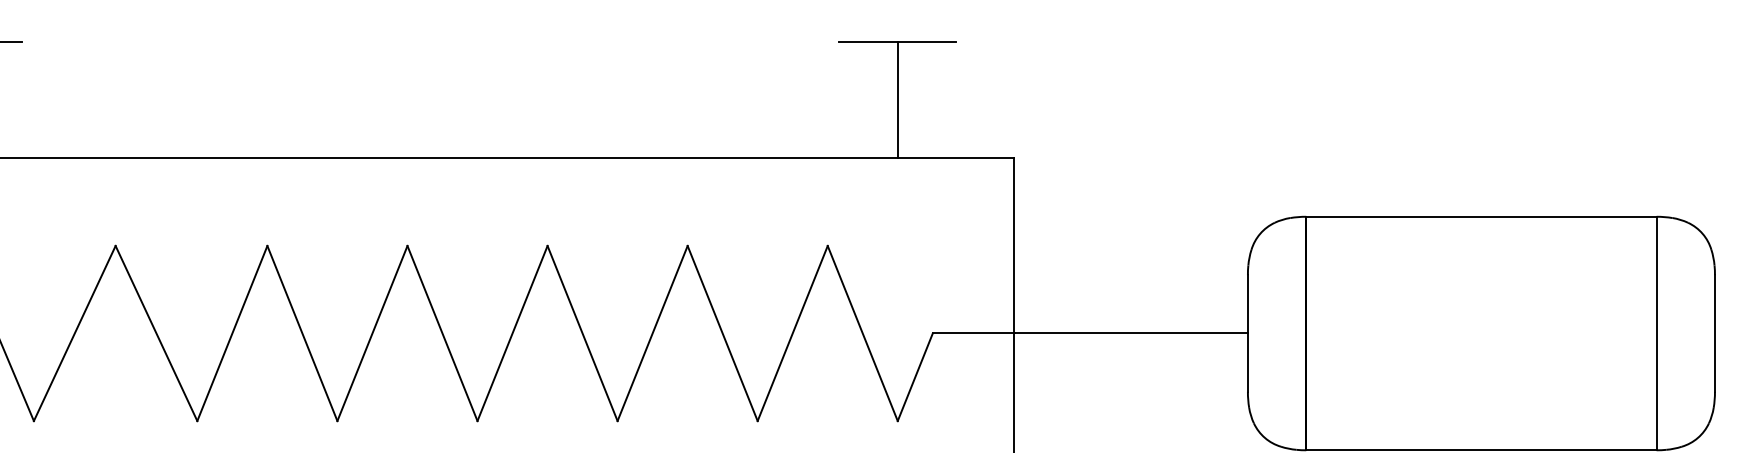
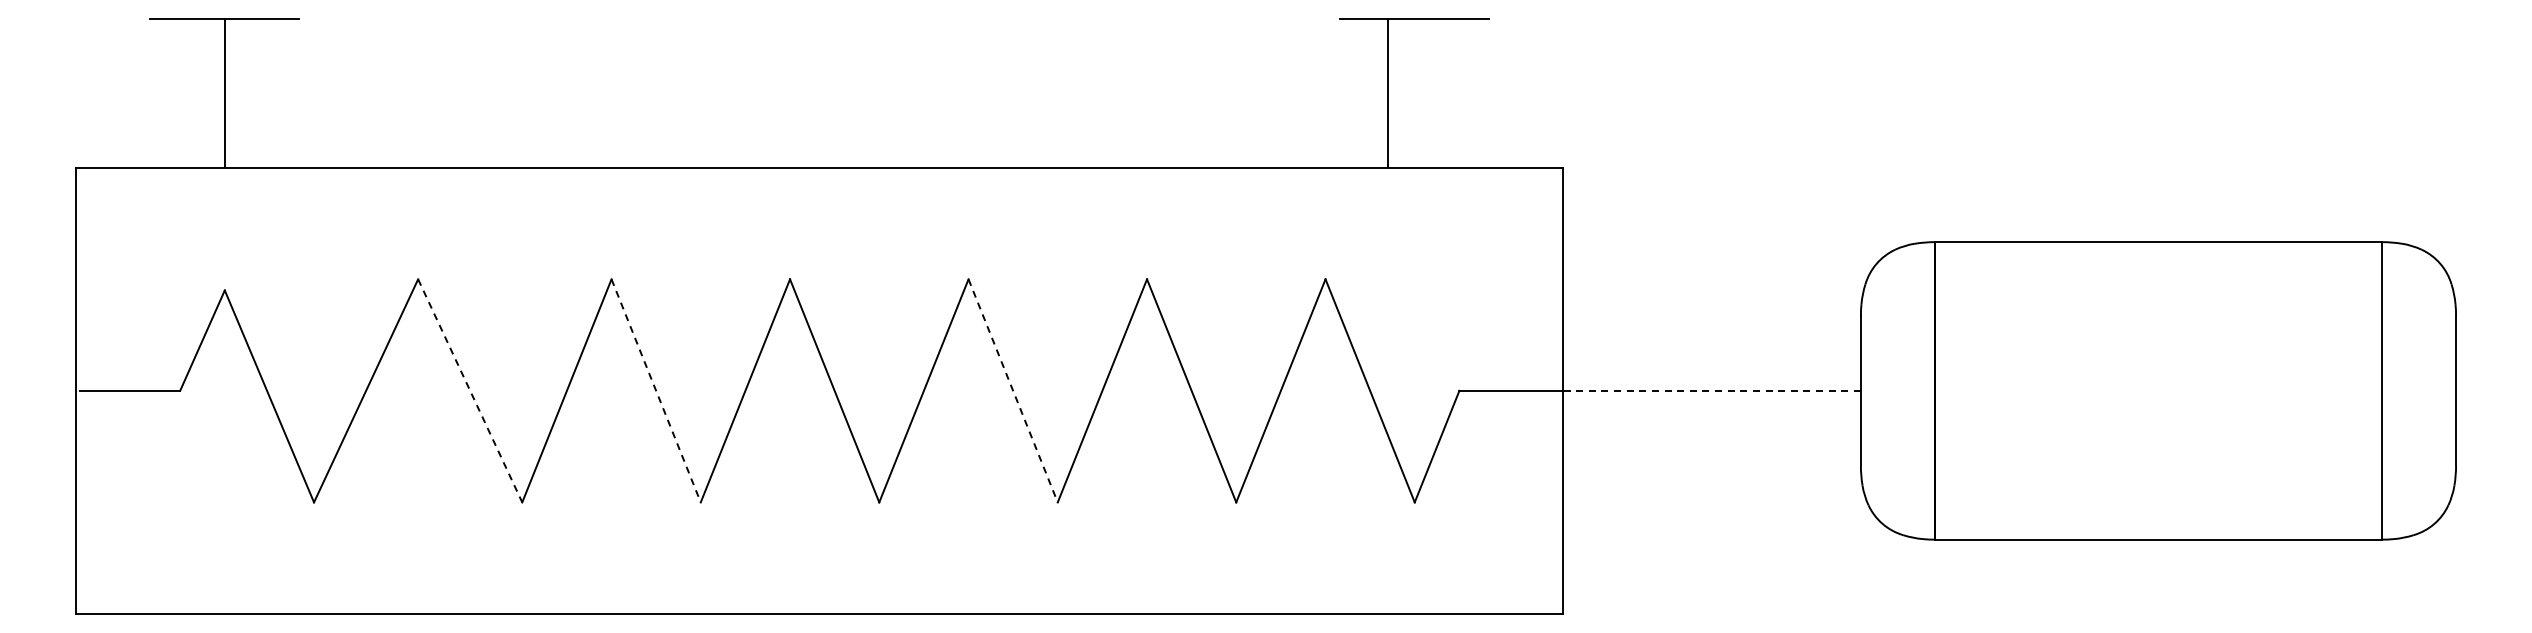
line: (897, 100) -> (1387, 93), moved
line: (1131, 333) -> (1712, 390), solid -> dashed
line: (156, 334) -> (470, 391), solid -> dashed
line: (302, 334) -> (656, 391), solid -> dashed
line: (582, 334) -> (1013, 391), solid -> dashed

